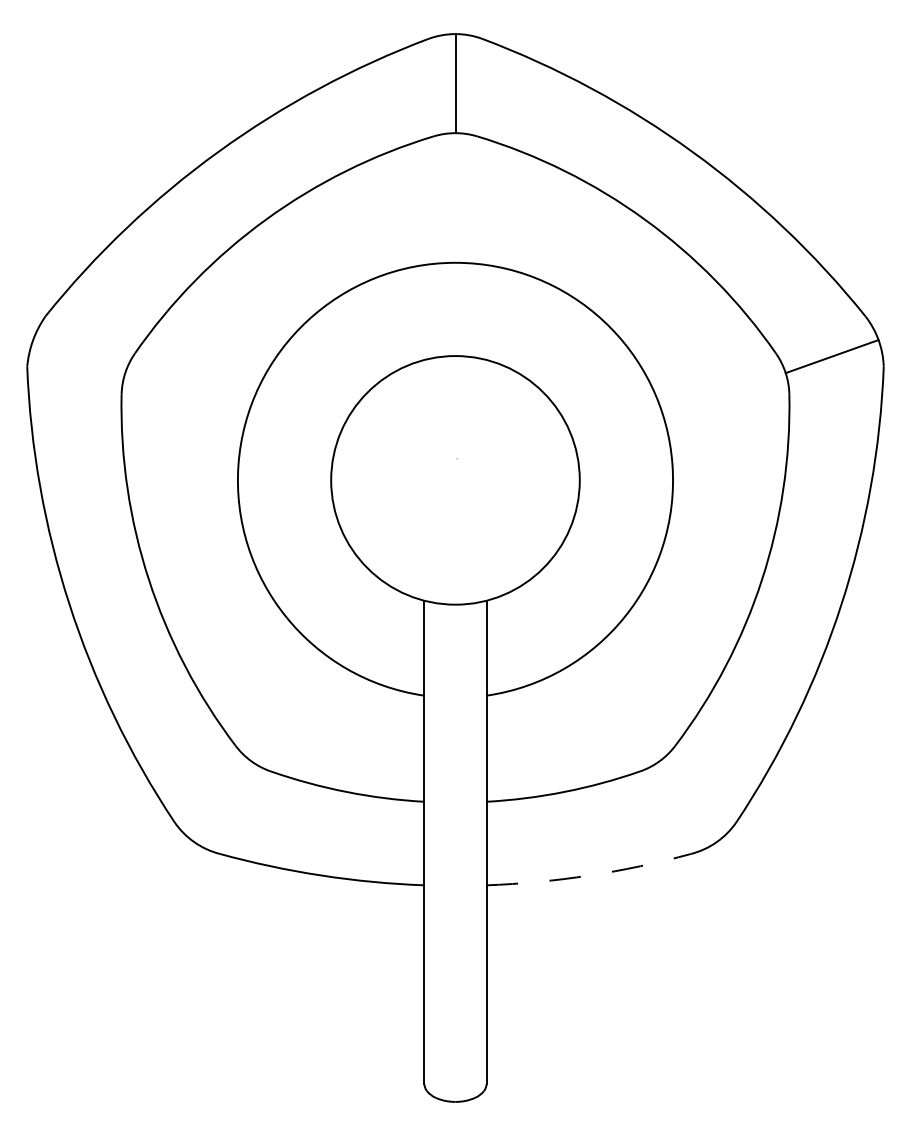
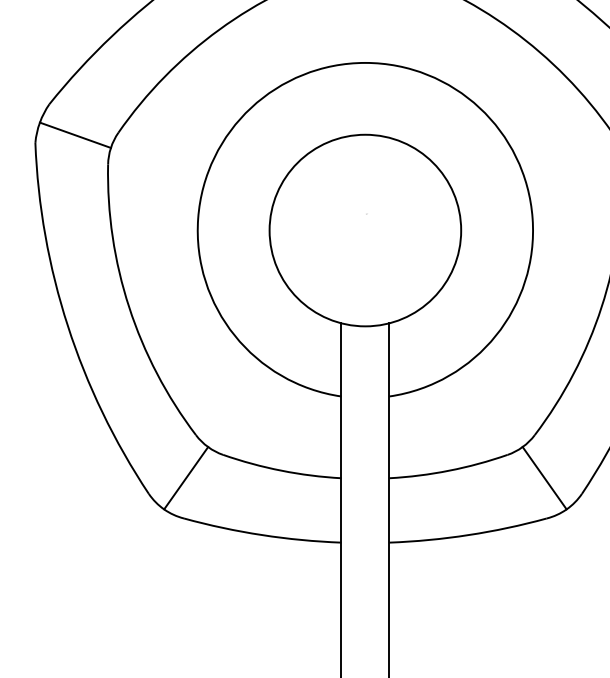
line: (79, 356) -> (75, 135), added
line: (222, 801) -> (185, 478), added
line: (687, 801) -> (544, 478), added
arc: (589, 875) -> (468, 535), dashed -> solid

